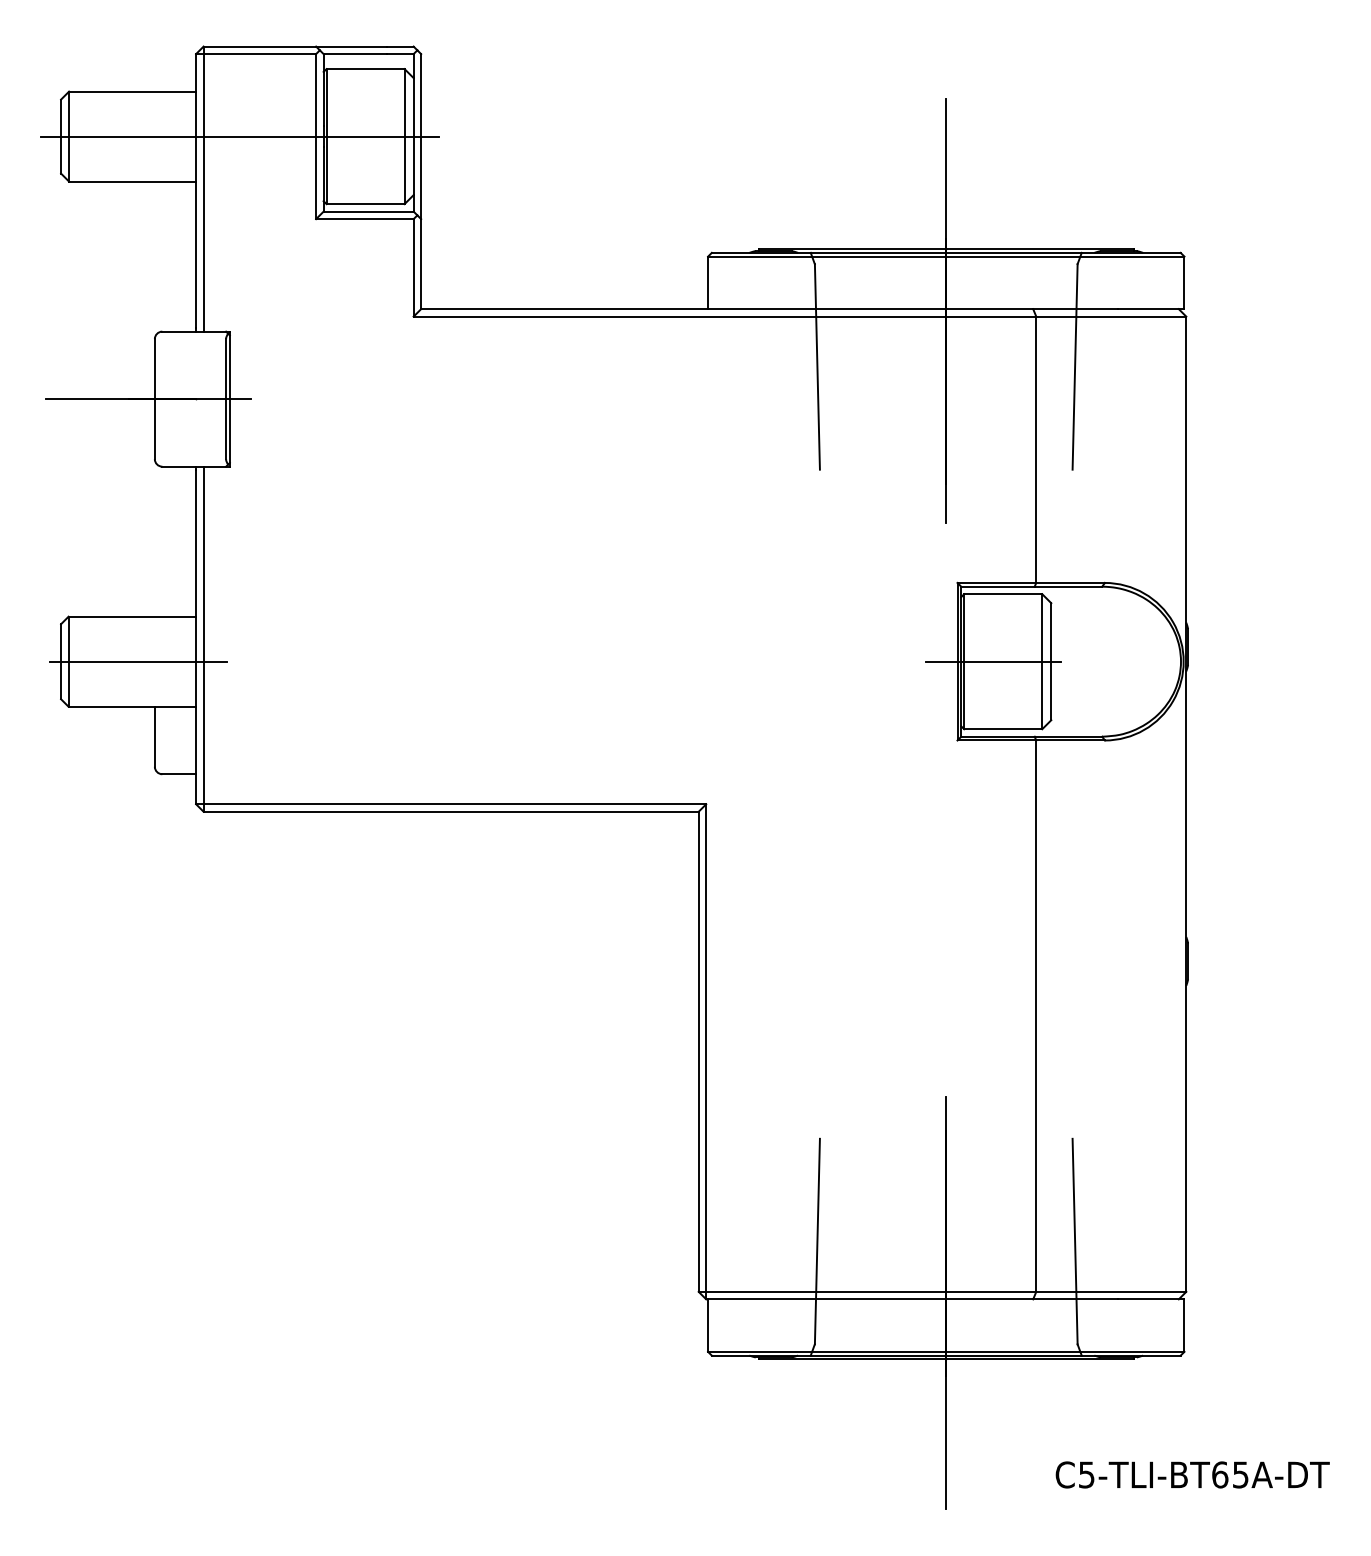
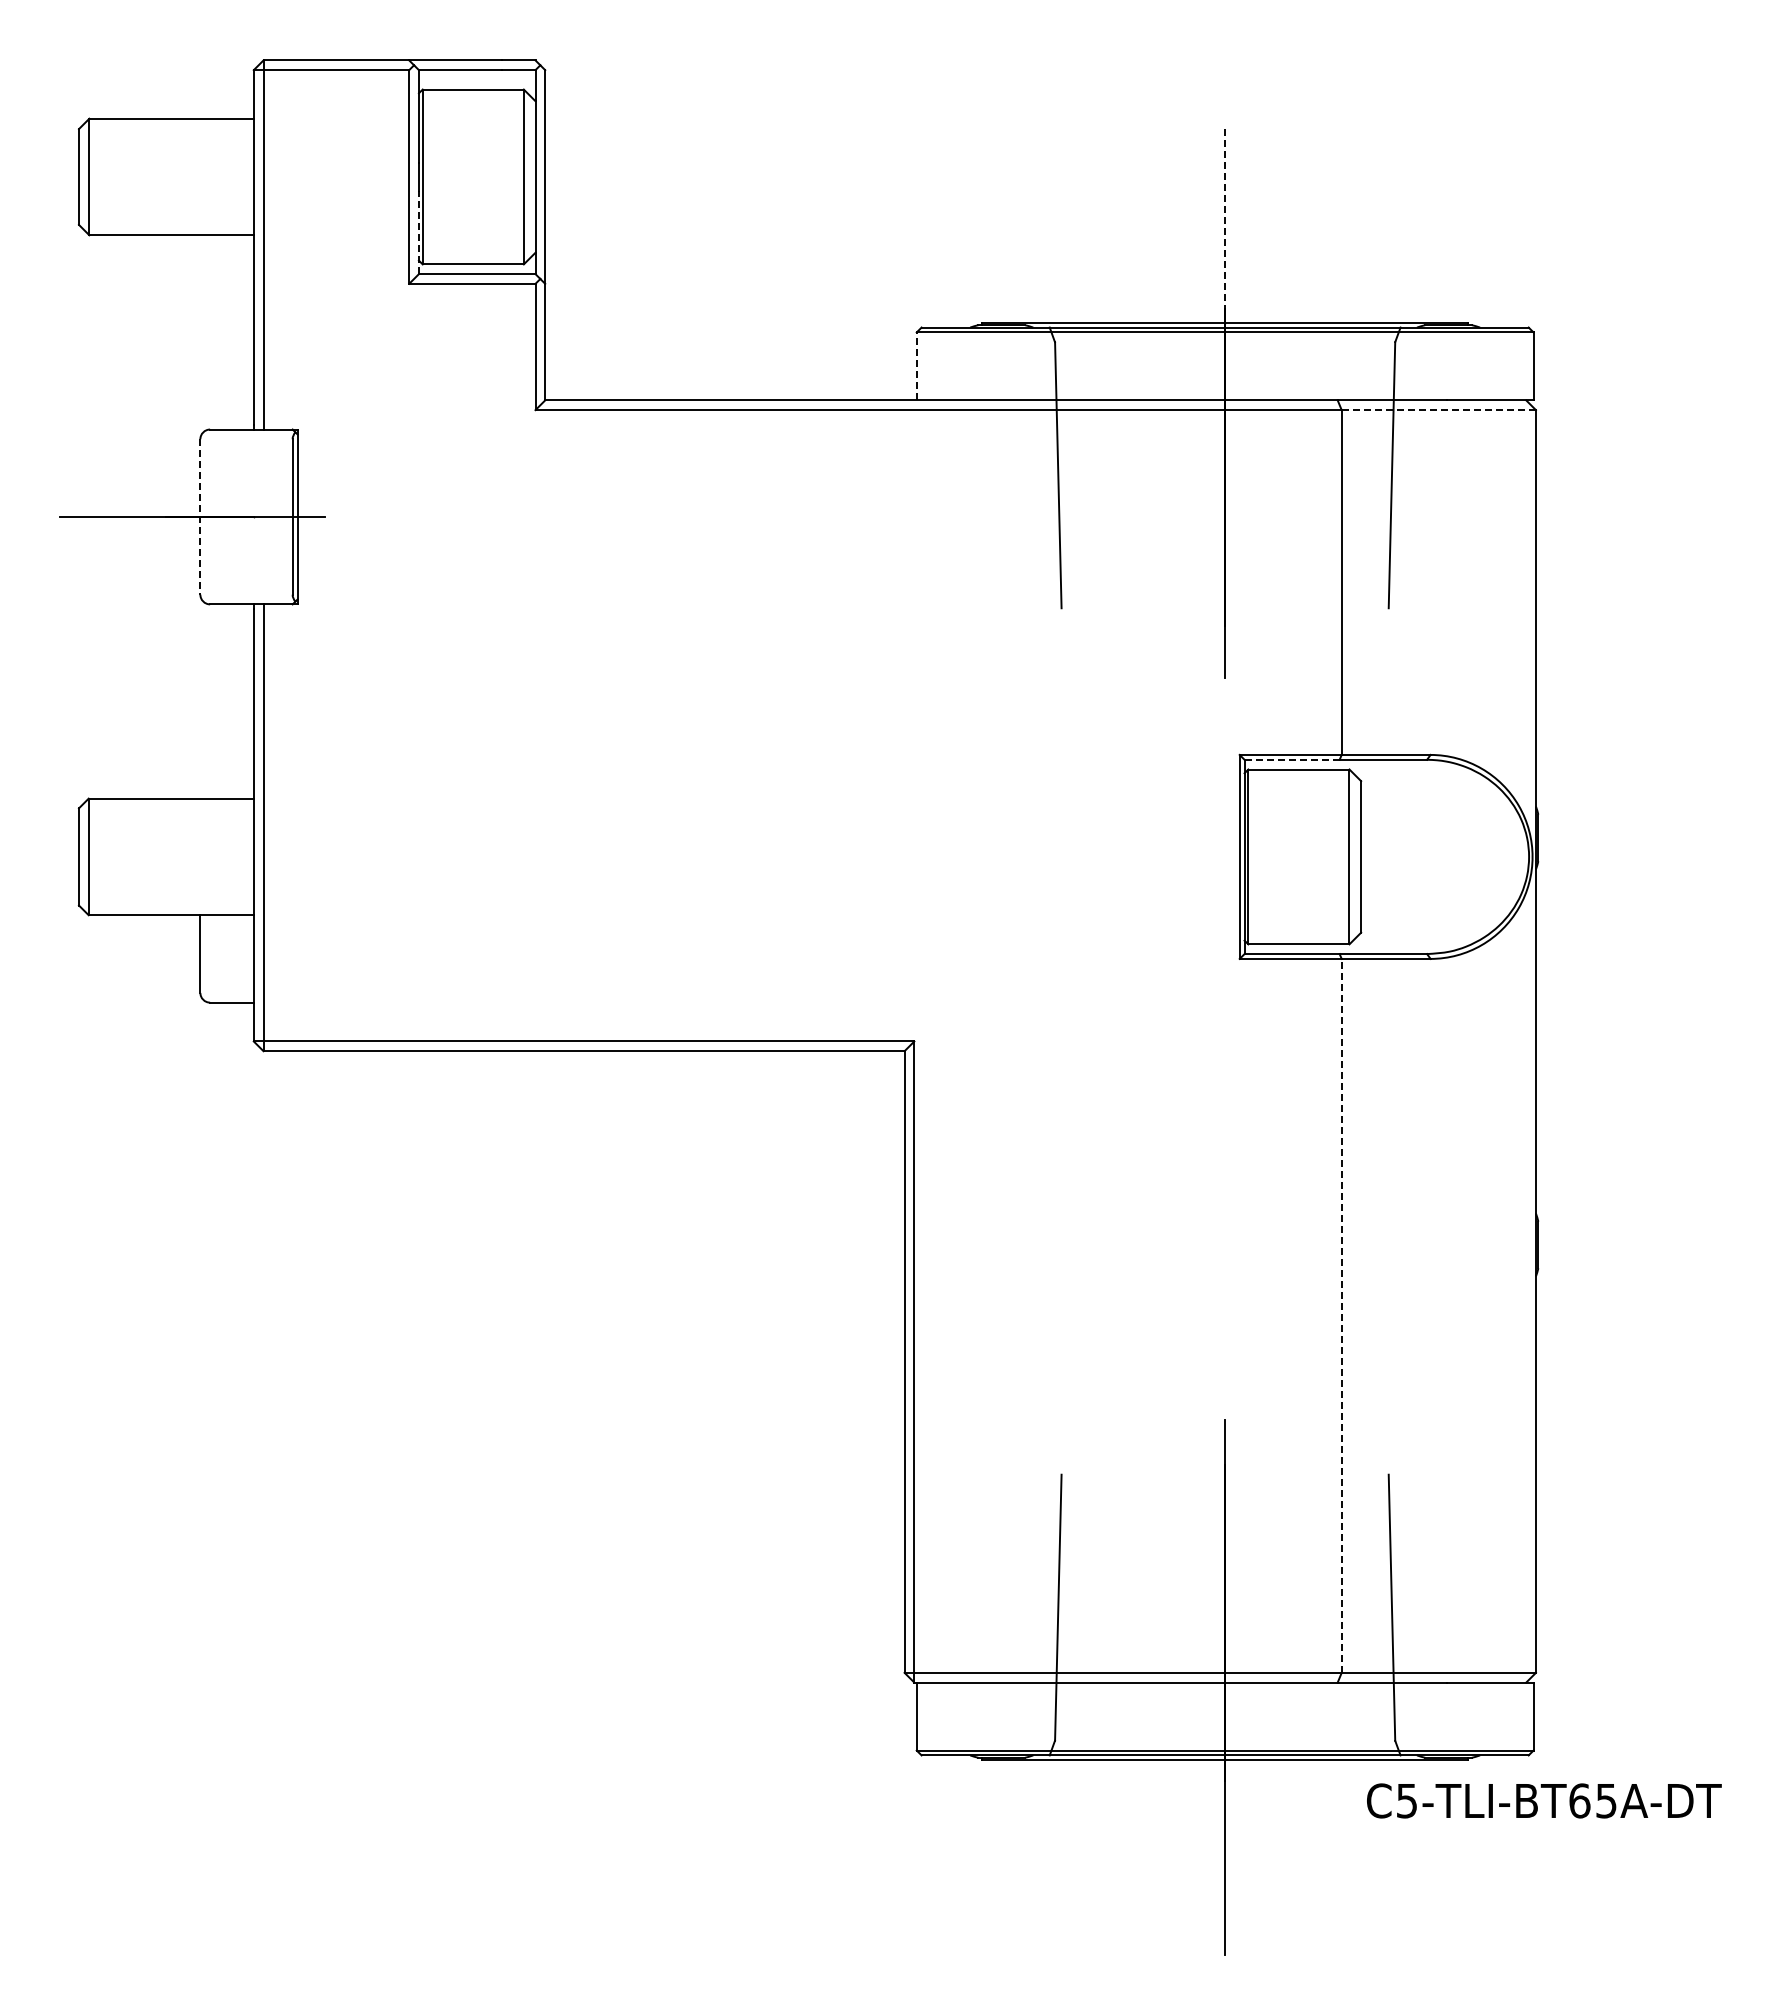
line: (239, 136) -> (310, 177), removed
line: (946, 174) -> (1225, 225), solid -> dashed
line: (323, 179) -> (418, 232), solid -> dashed
line: (707, 282) -> (916, 366), solid -> dashed
line: (1111, 316) -> (1439, 410), solid -> dashed
line: (154, 398) -> (200, 516), solid -> dashed
line: (998, 586) -> (1292, 759), solid -> dashed
line: (138, 661) -> (179, 856), removed
line: (992, 661) -> (1285, 856), removed
line: (1036, 1015) -> (1341, 1315), solid -> dashed
text: (1192, 1474) -> (1544, 1800), moved

